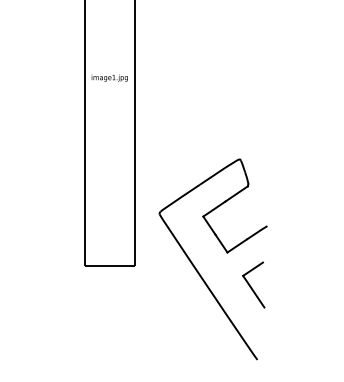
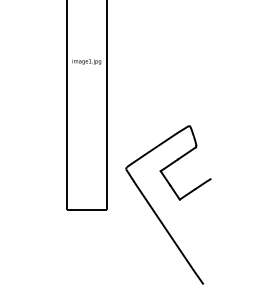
part: (253, 284) -> (200, 224), removed

